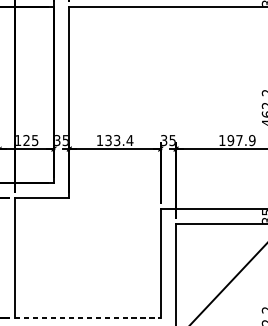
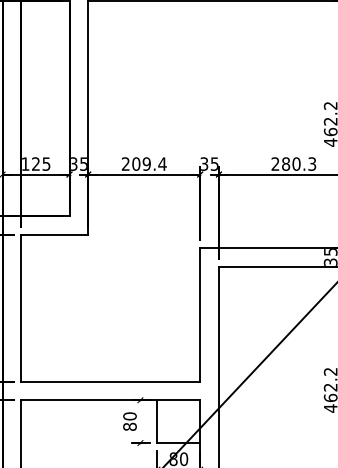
text: (107, 140) -> (135, 163), 133.4 -> 209.4
text: (236, 140) -> (293, 163), 197.9 -> 280.3
line: (88, 318) -> (111, 381), dashed -> solid

